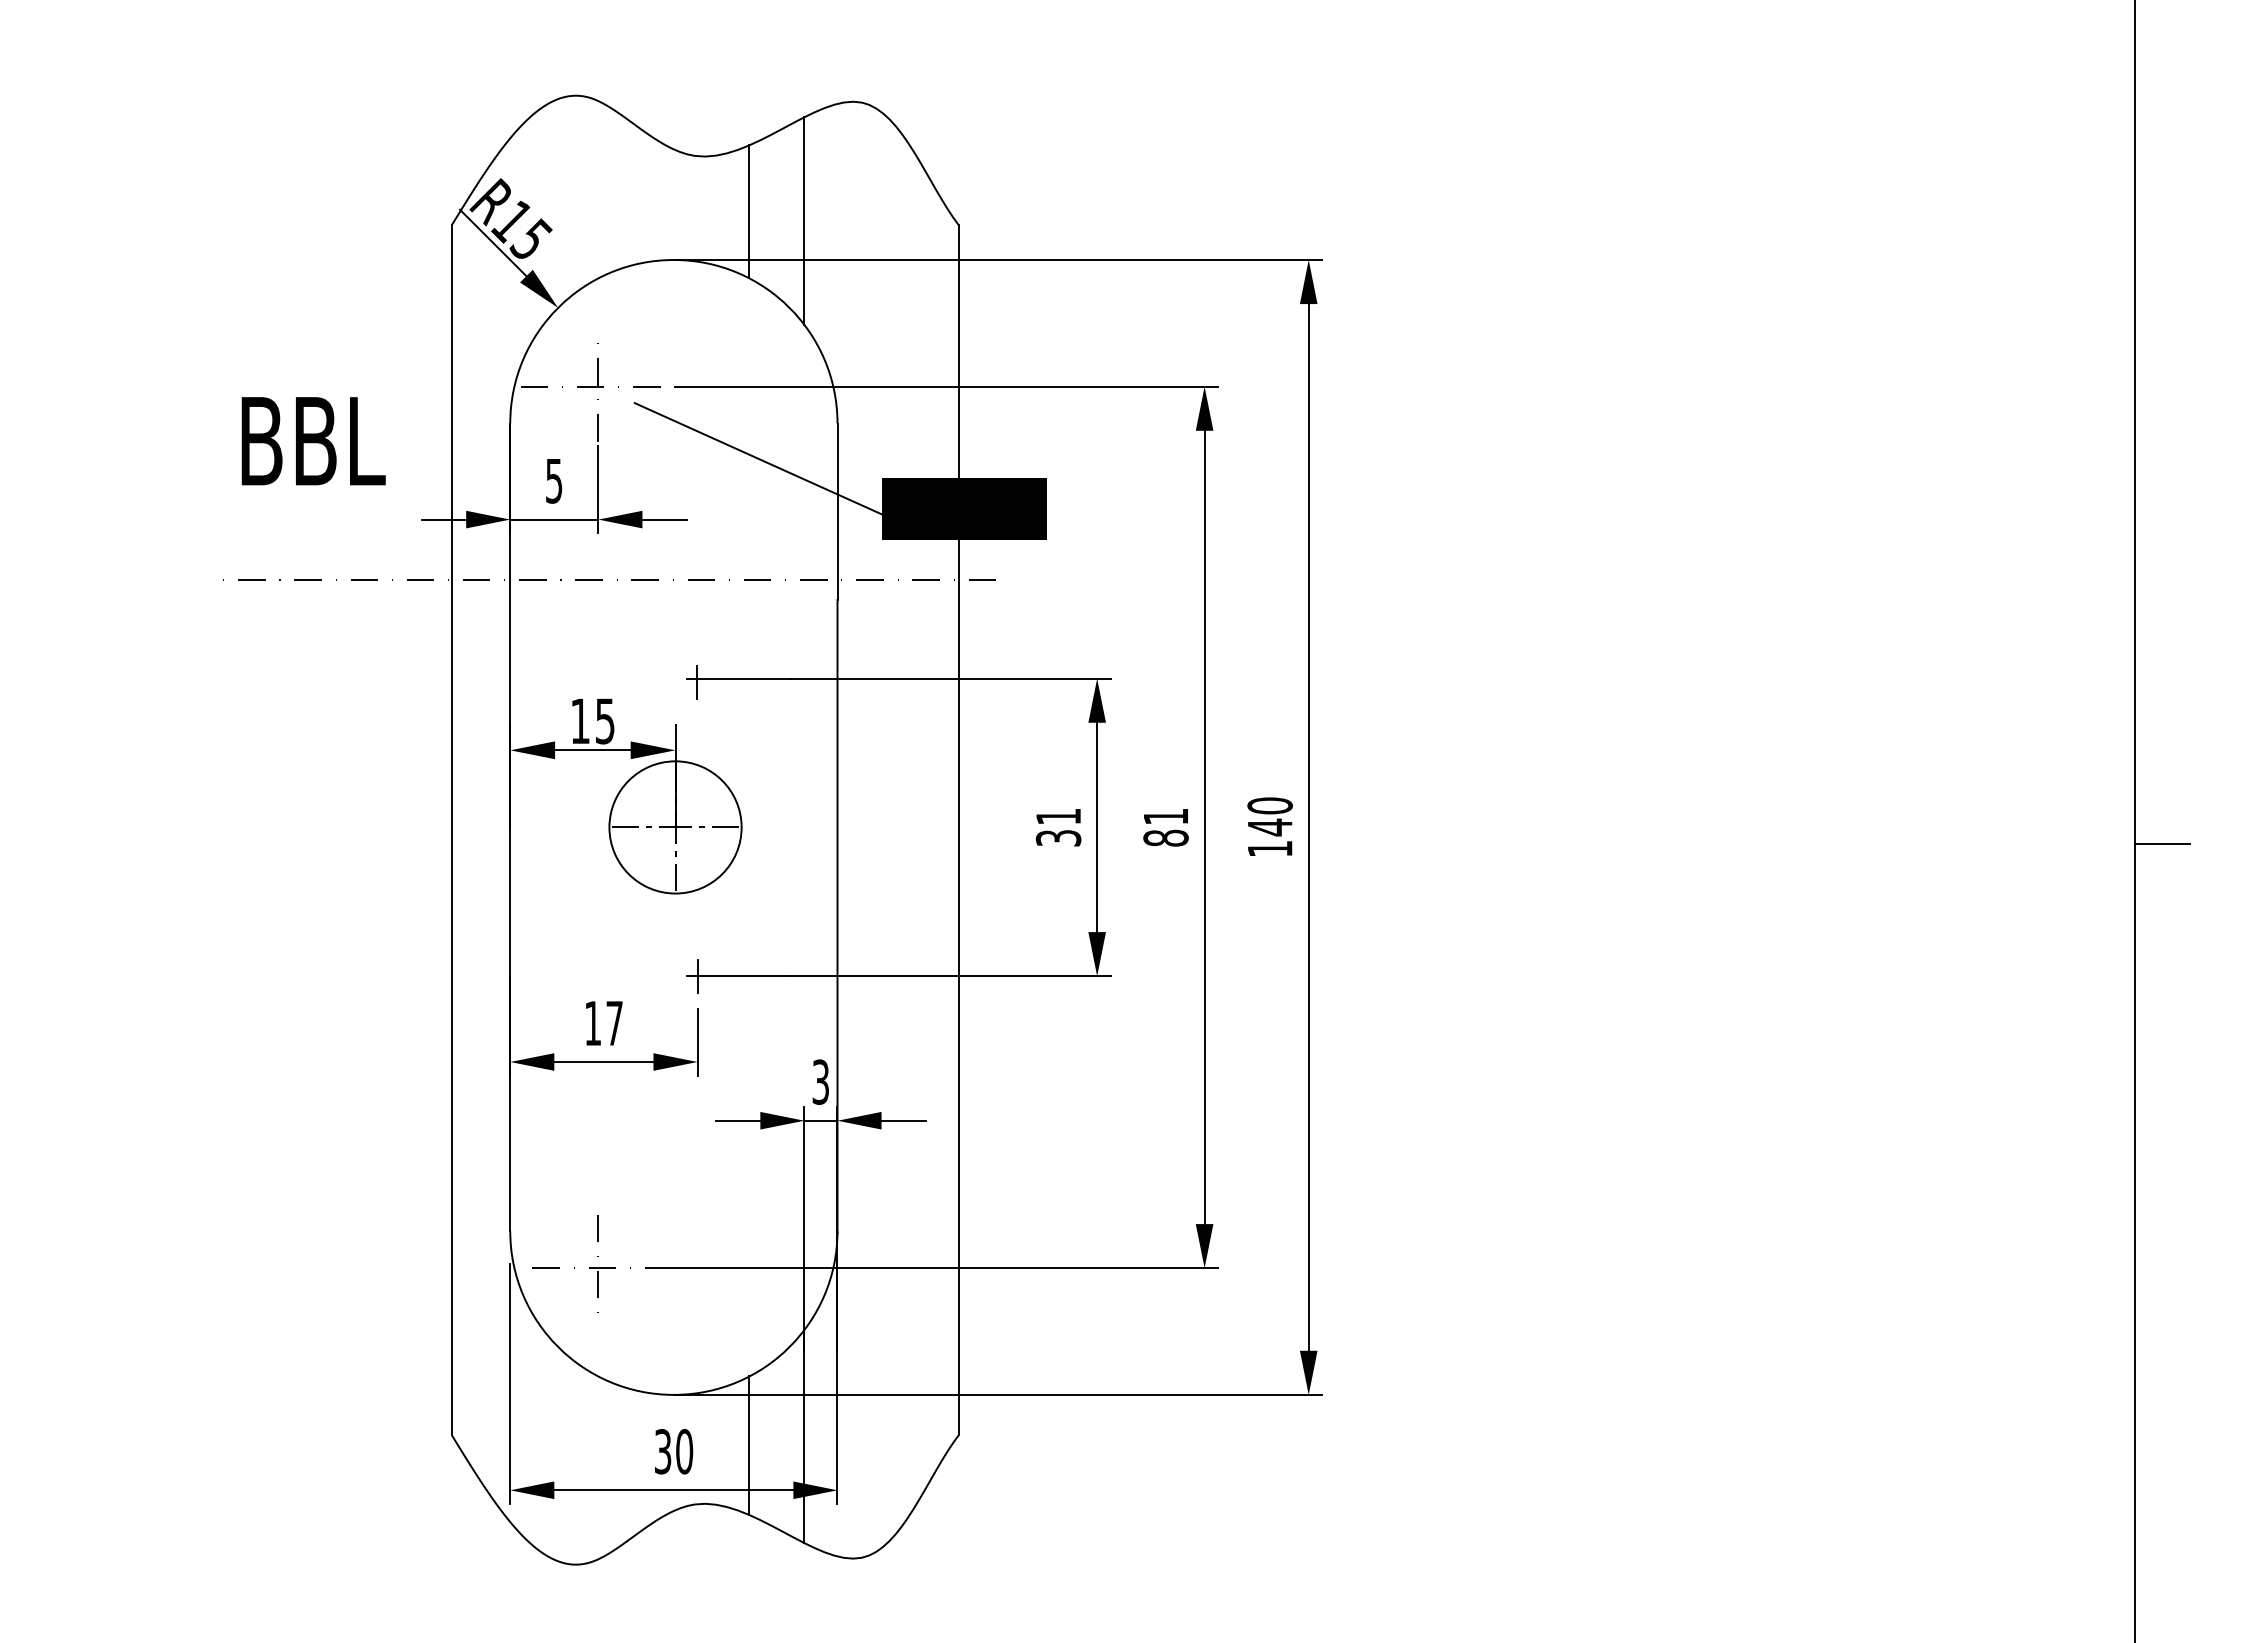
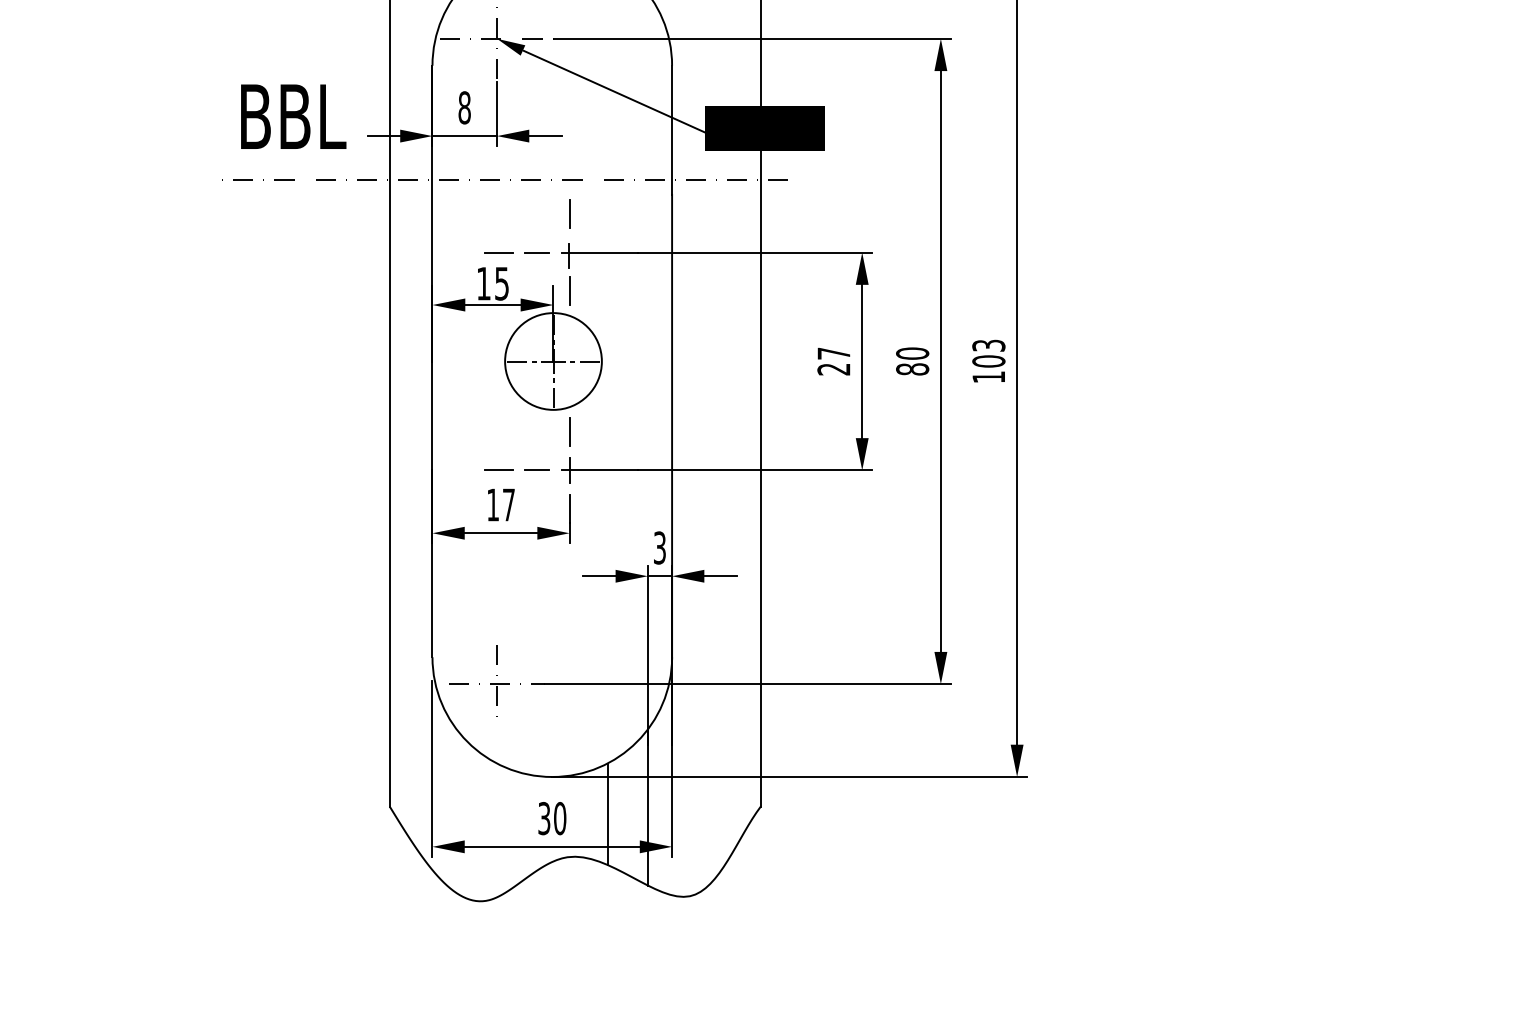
fill: (617, 397) -> (511, 46), added
text: (313, 441) -> (293, 116), moved
text: (553, 480) -> (464, 107), 5 -> 8
line: (697, 626) -> (569, 214), added
line: (600, 678) -> (498, 252), added
line: (653, 678) -> (537, 252), added
line: (697, 730) -> (569, 290), added
text: (1165, 816) -> (912, 353), 81 -> 80
text: (1269, 816) -> (988, 353), 140 -> 103
text: (1058, 827) -> (833, 361), 31 -> 27
line: (697, 923) -> (569, 431), added
line: (653, 975) -> (537, 469), added
line: (600, 976) -> (498, 470), added

